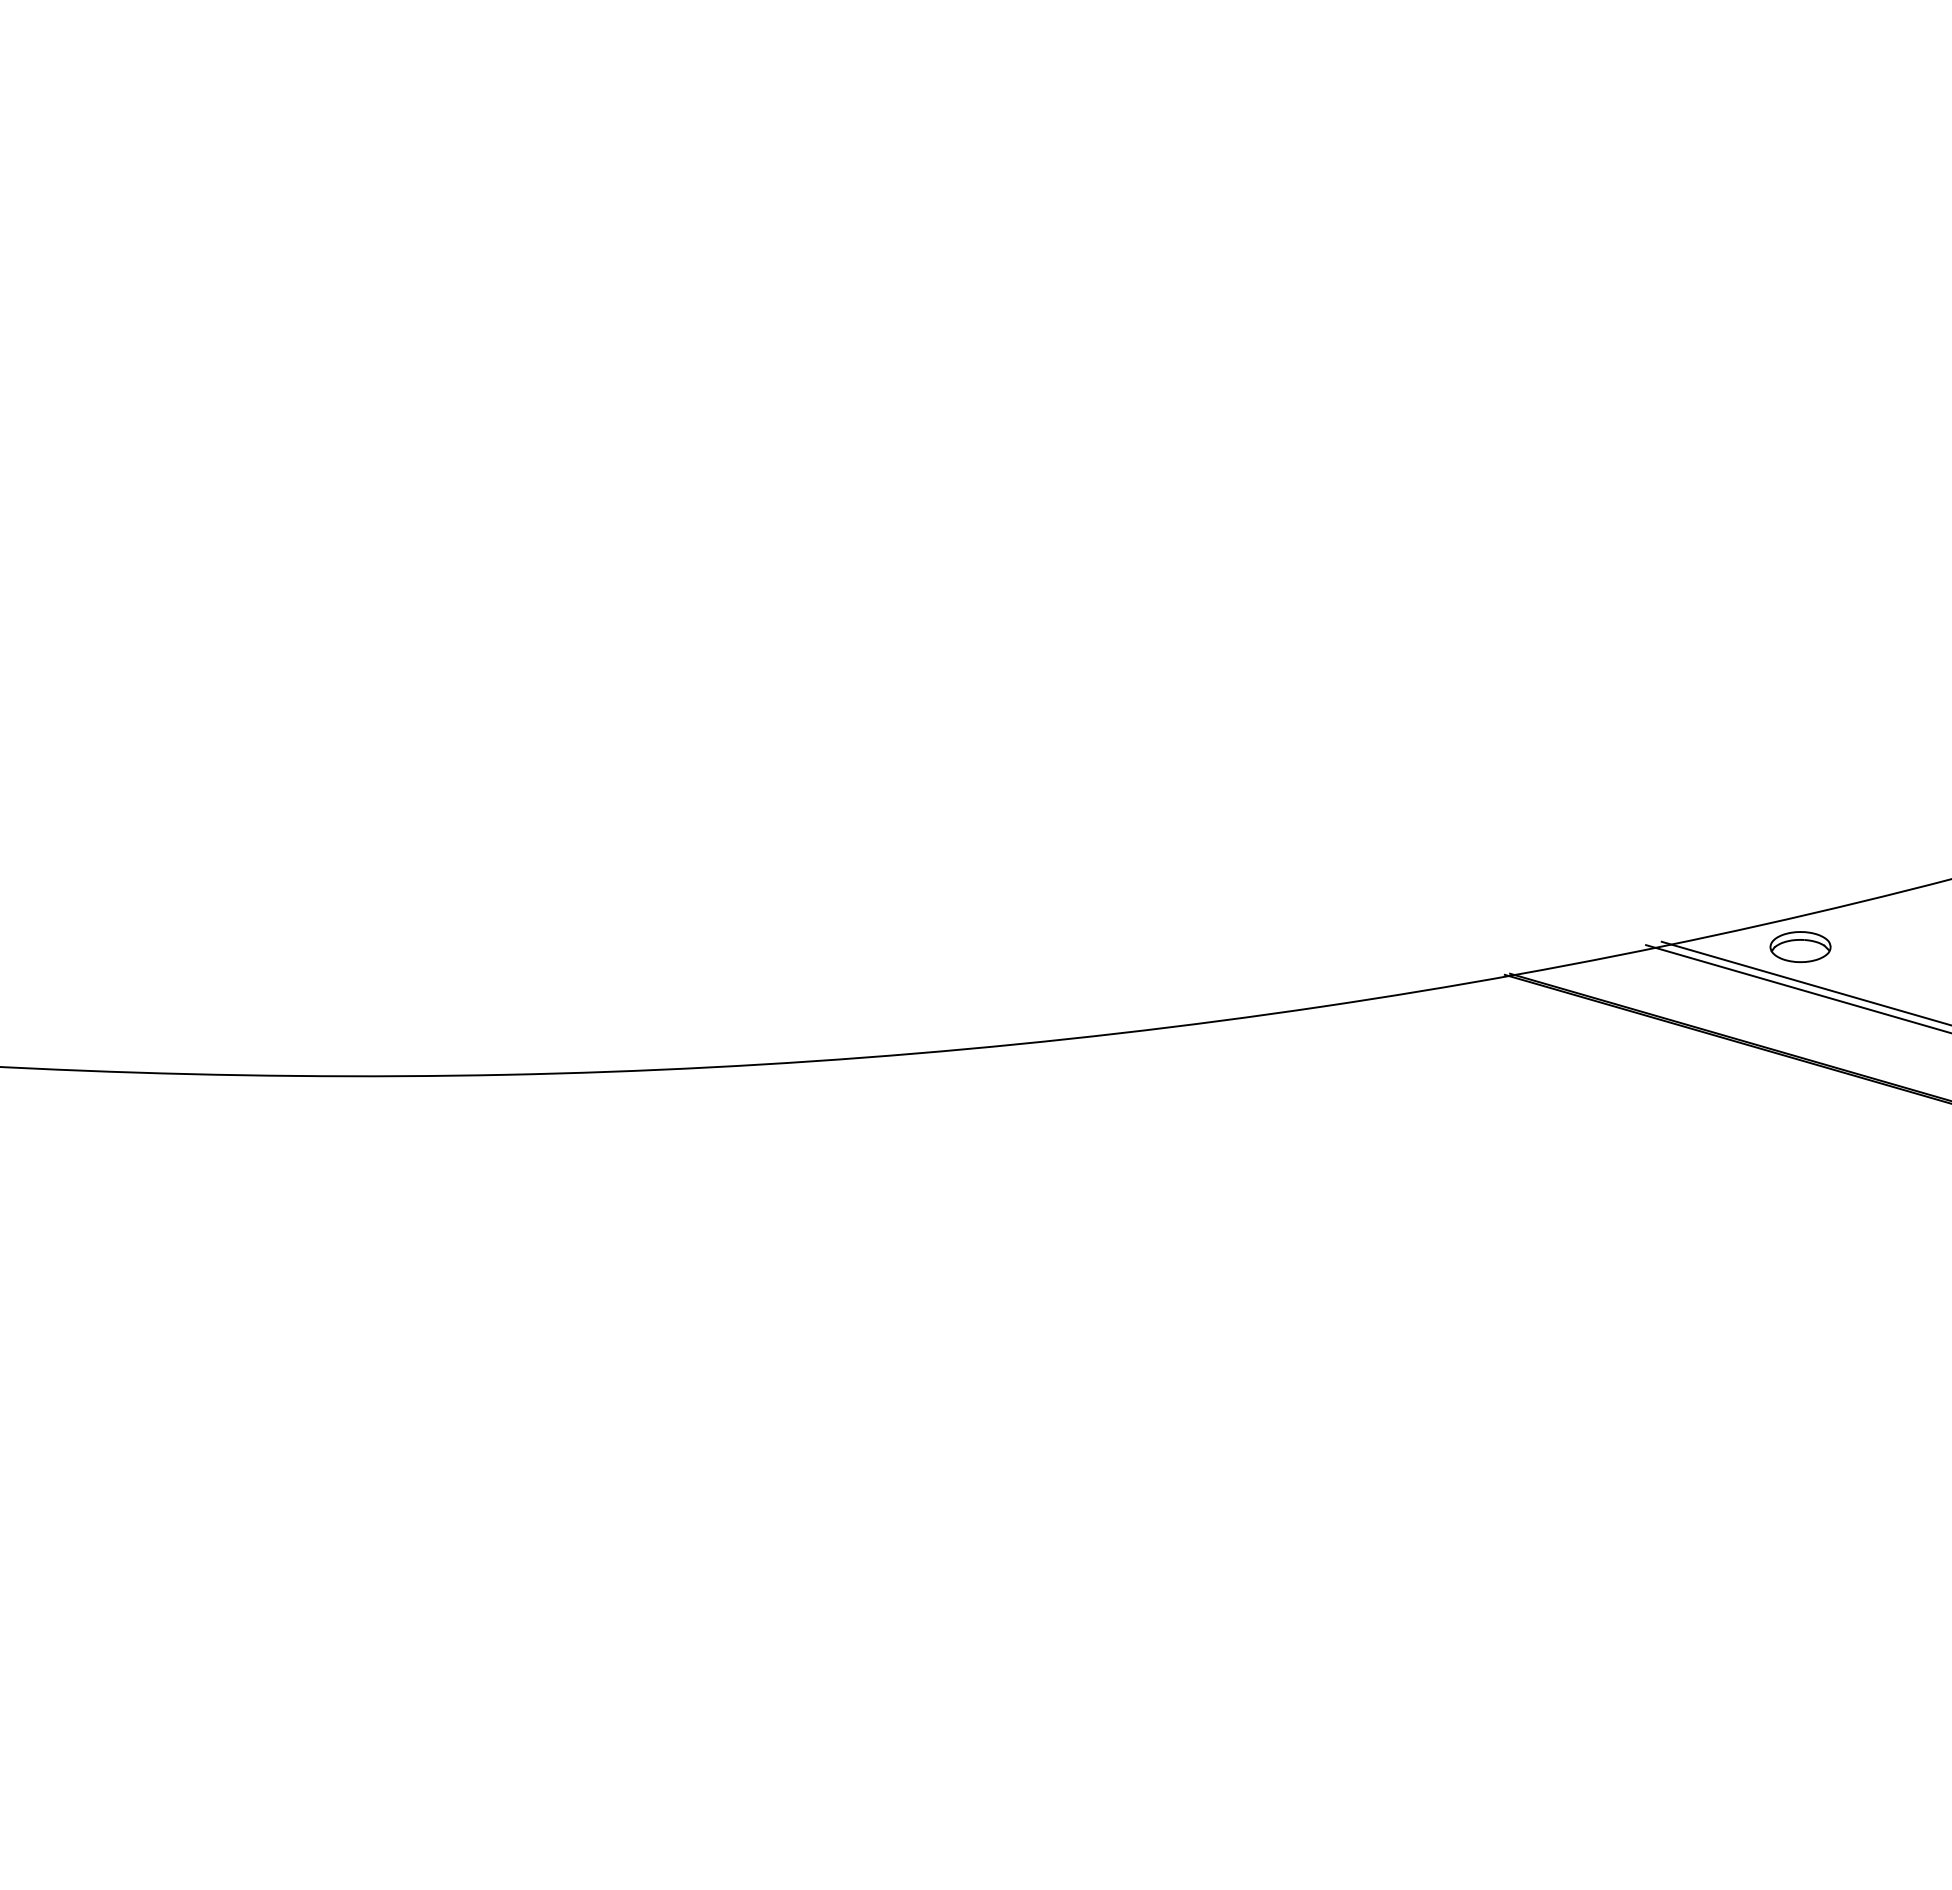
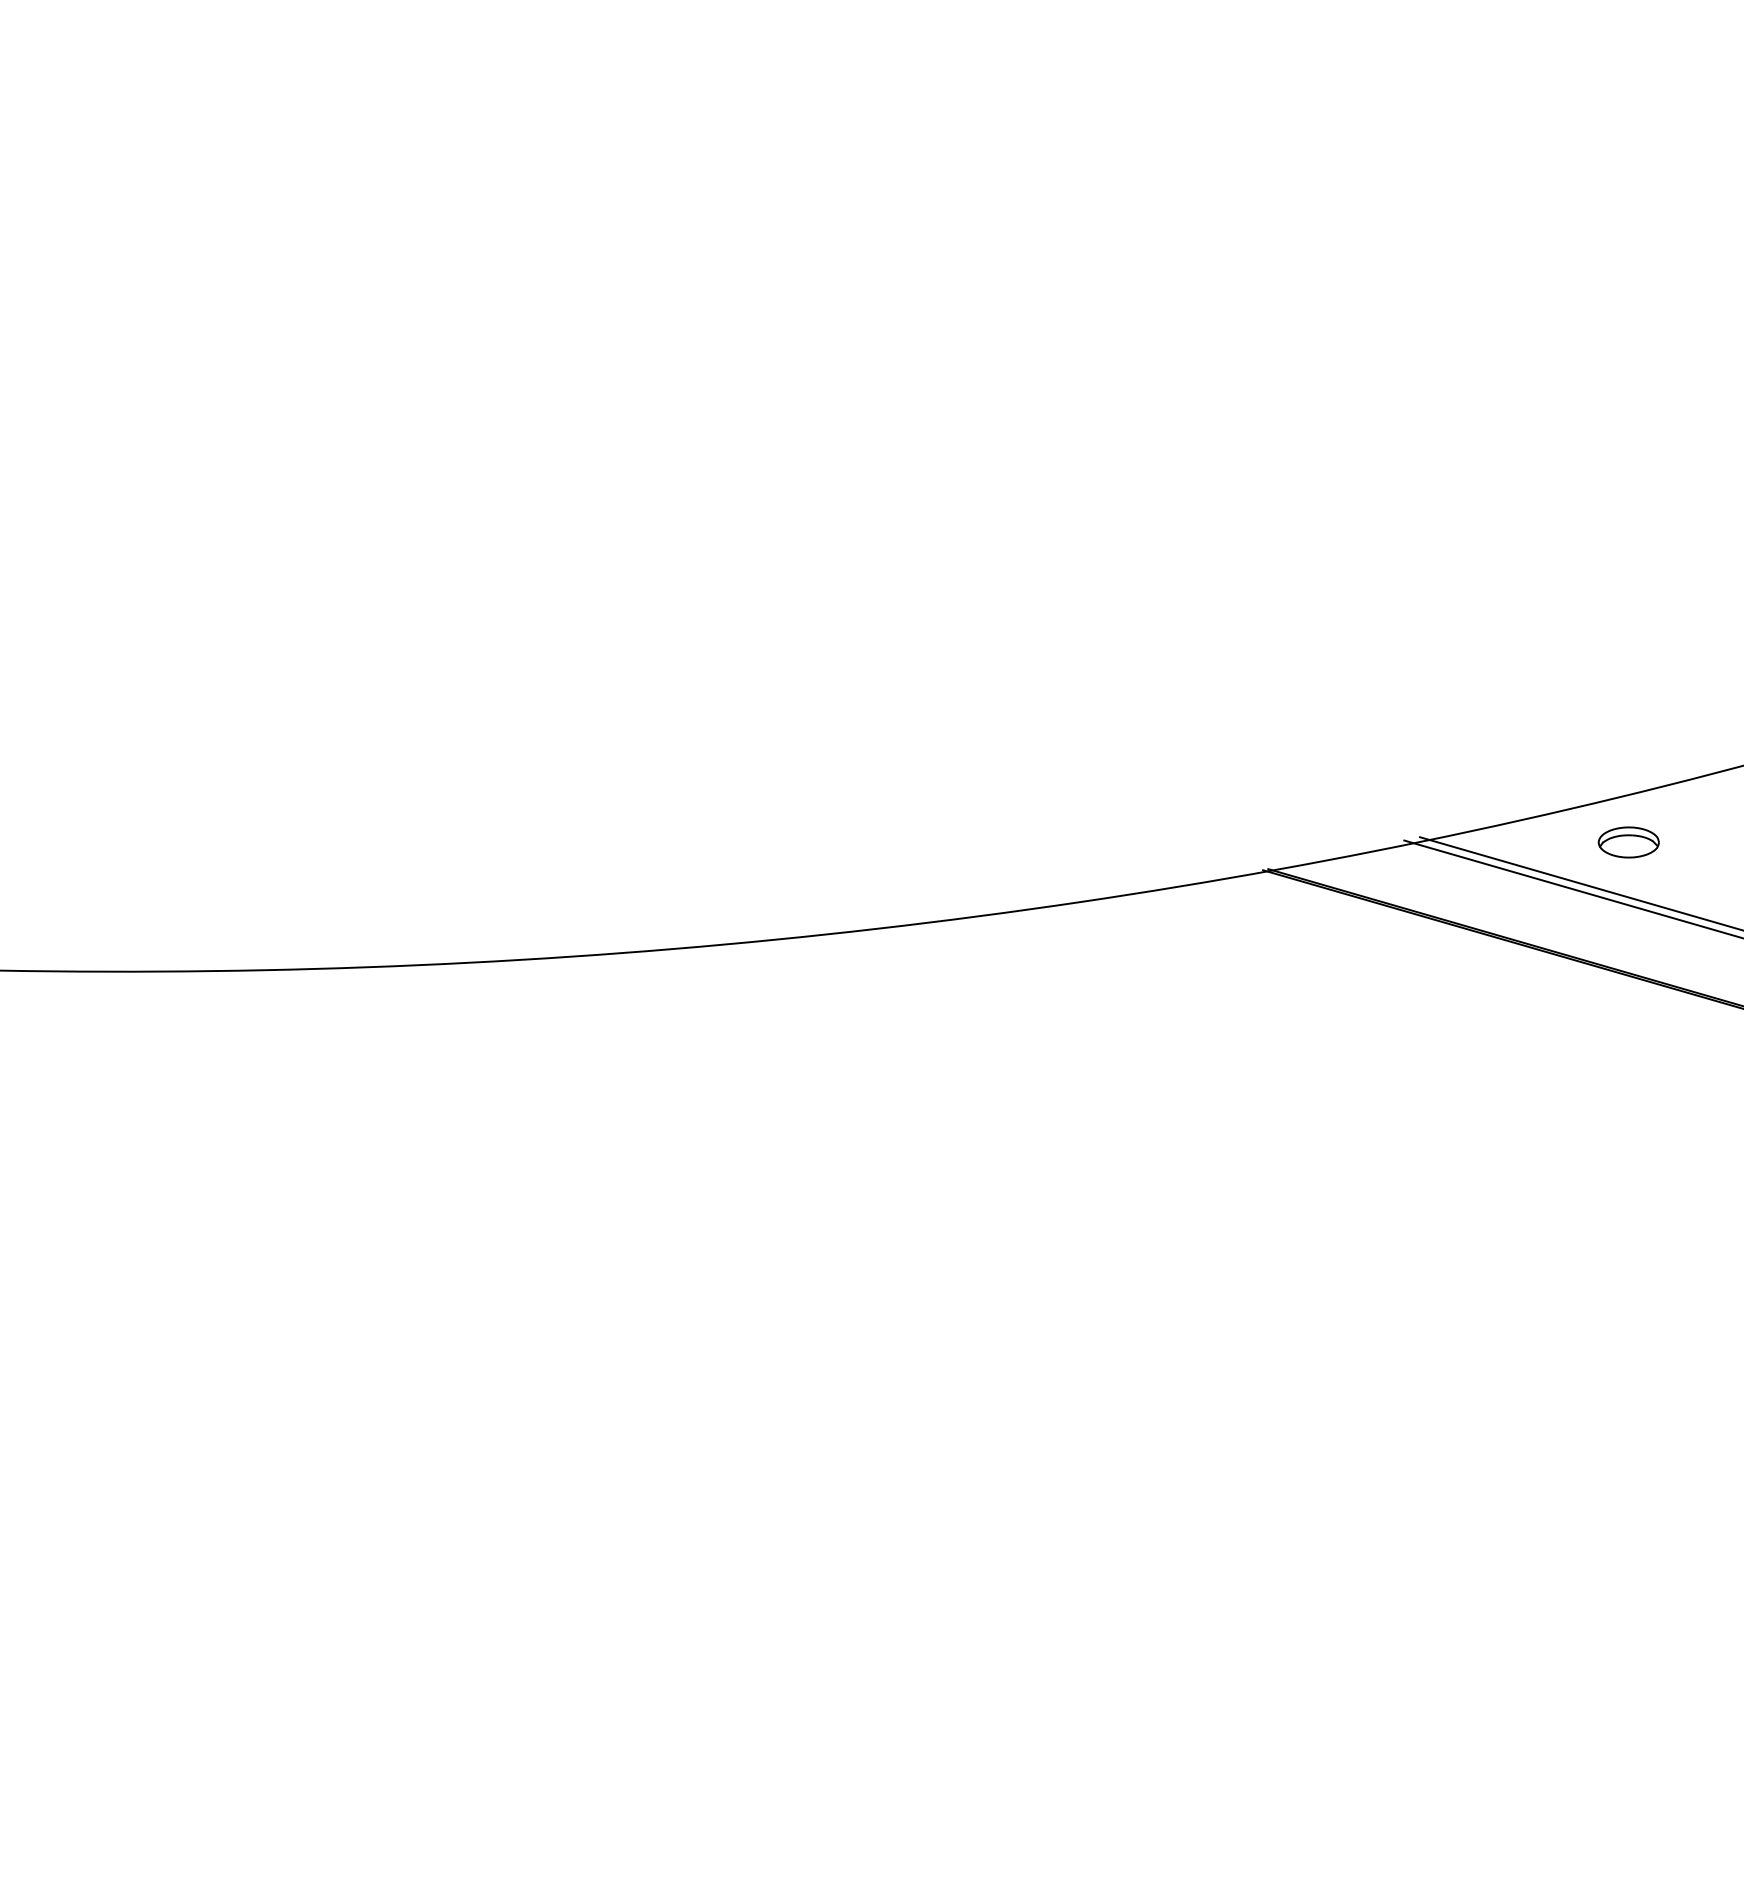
part: (1800, 946) -> (1628, 841), moved

